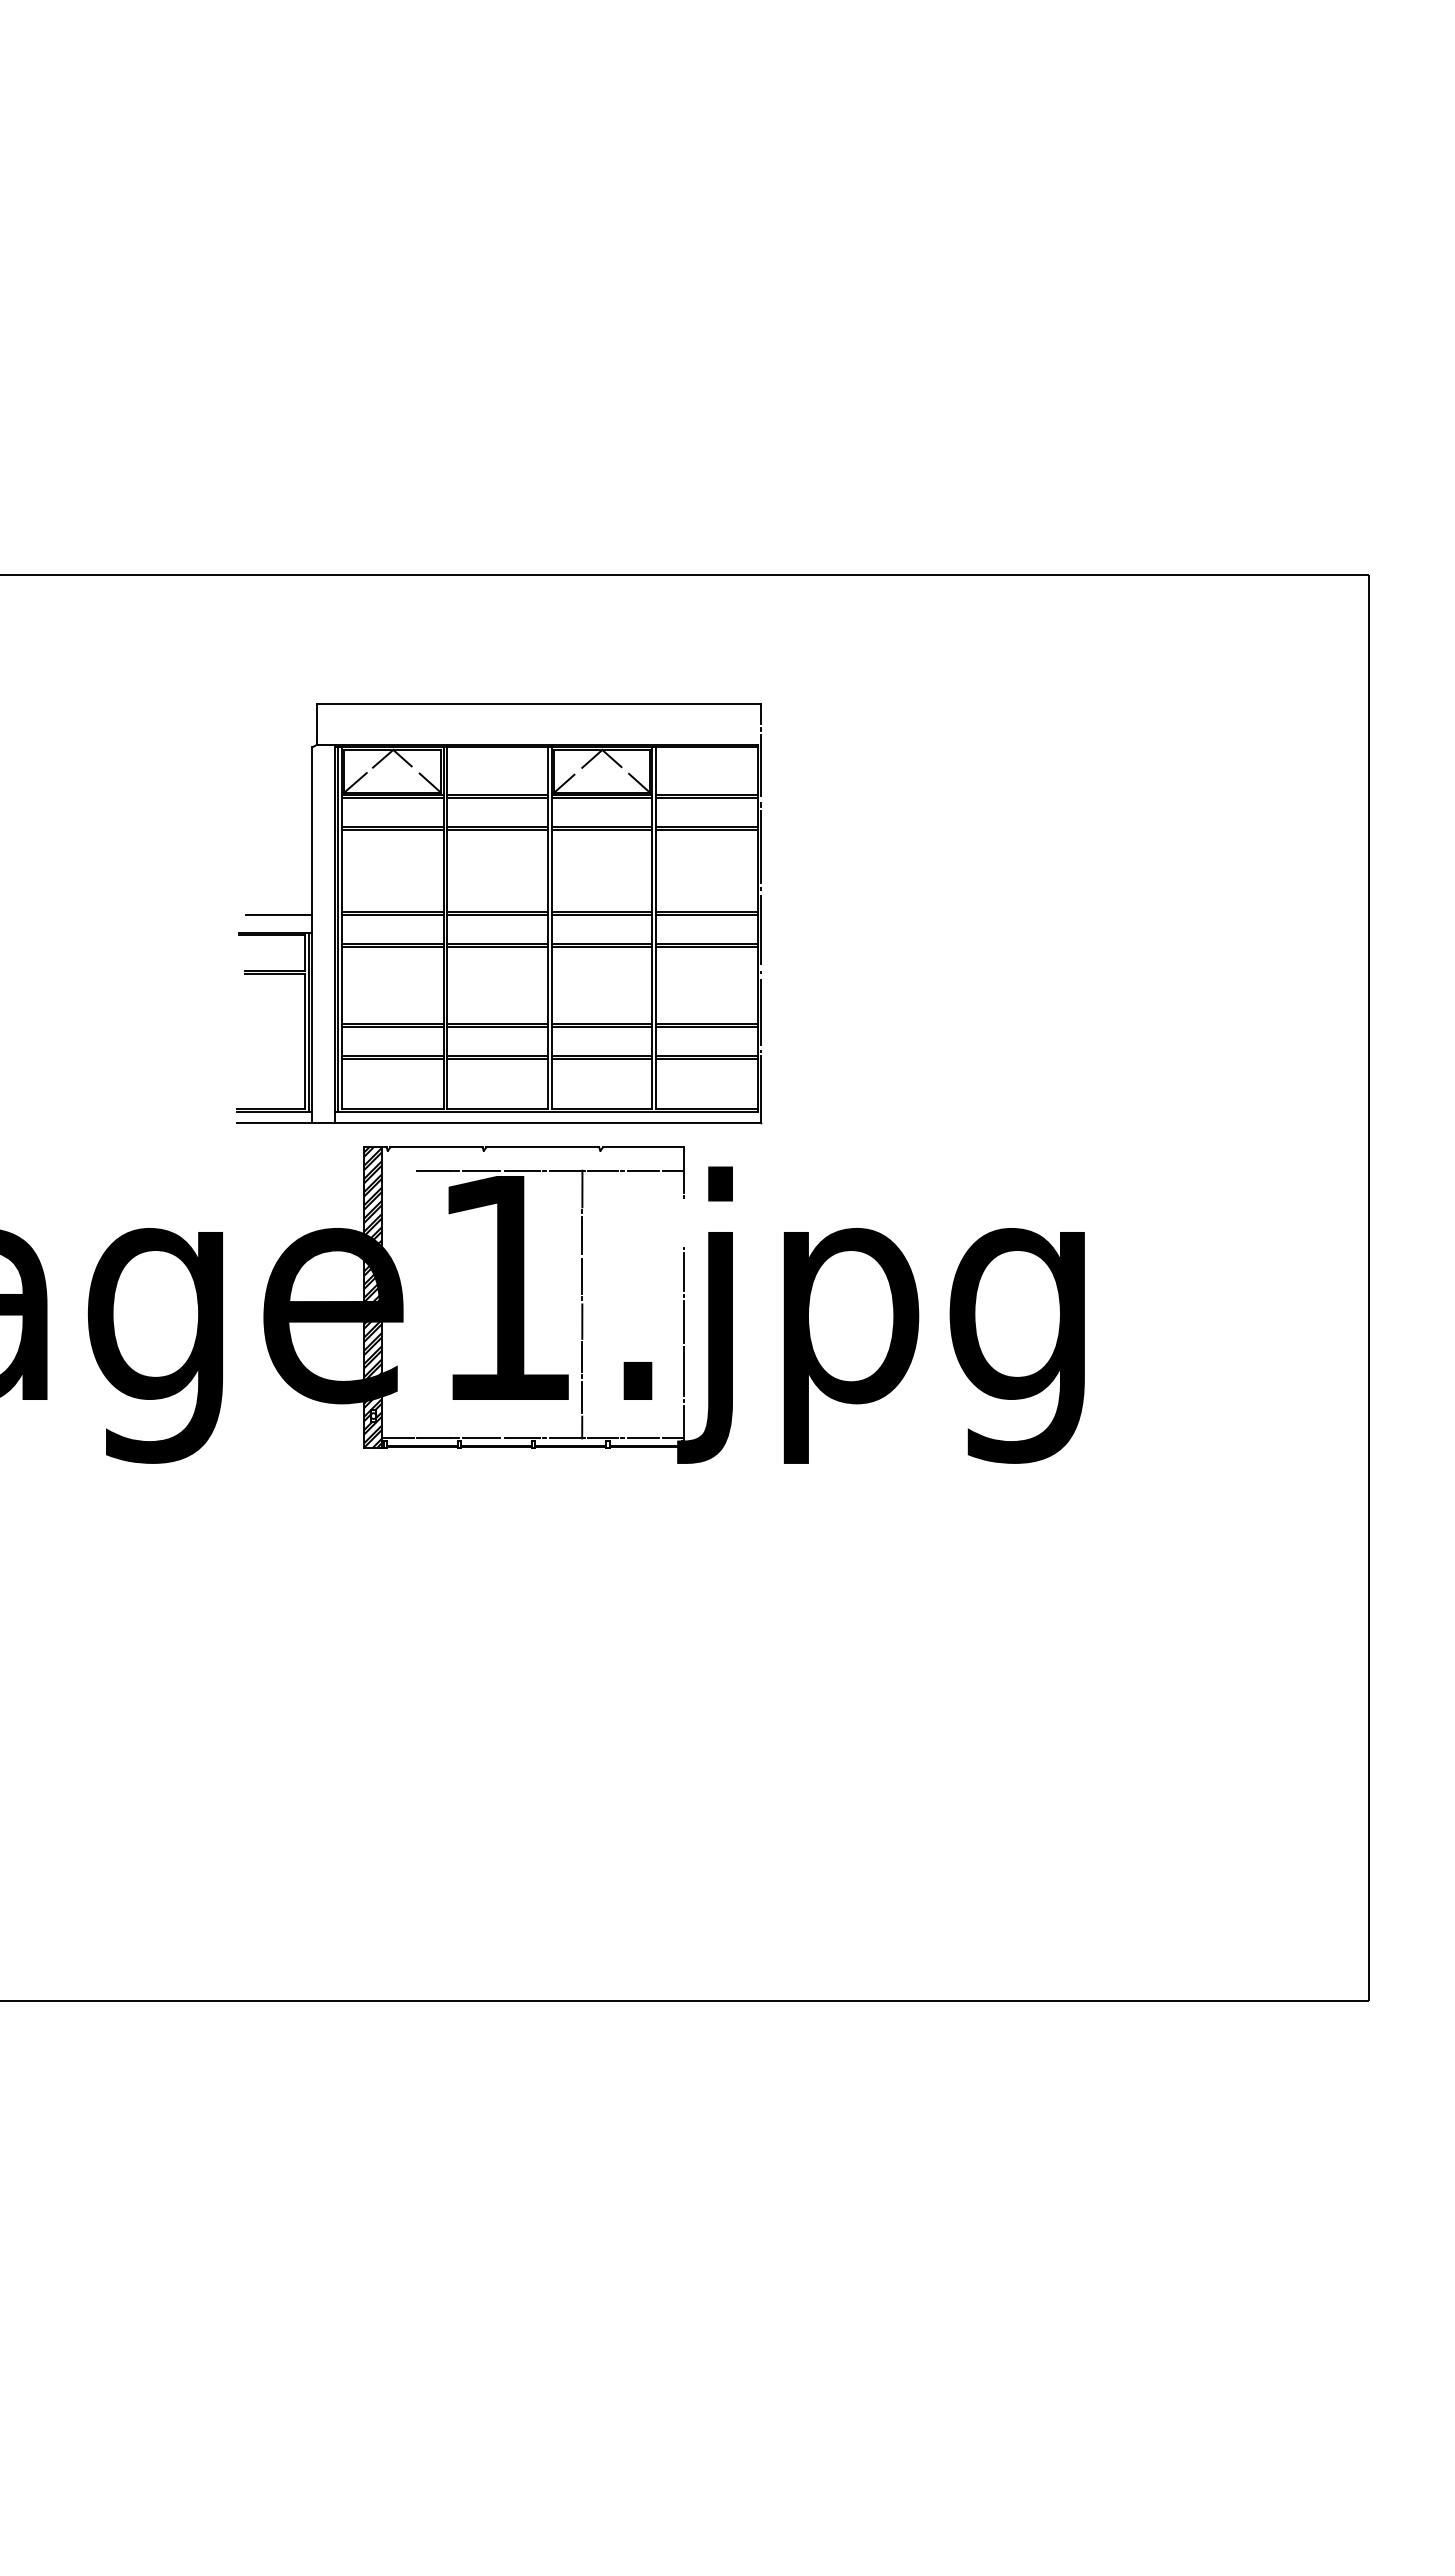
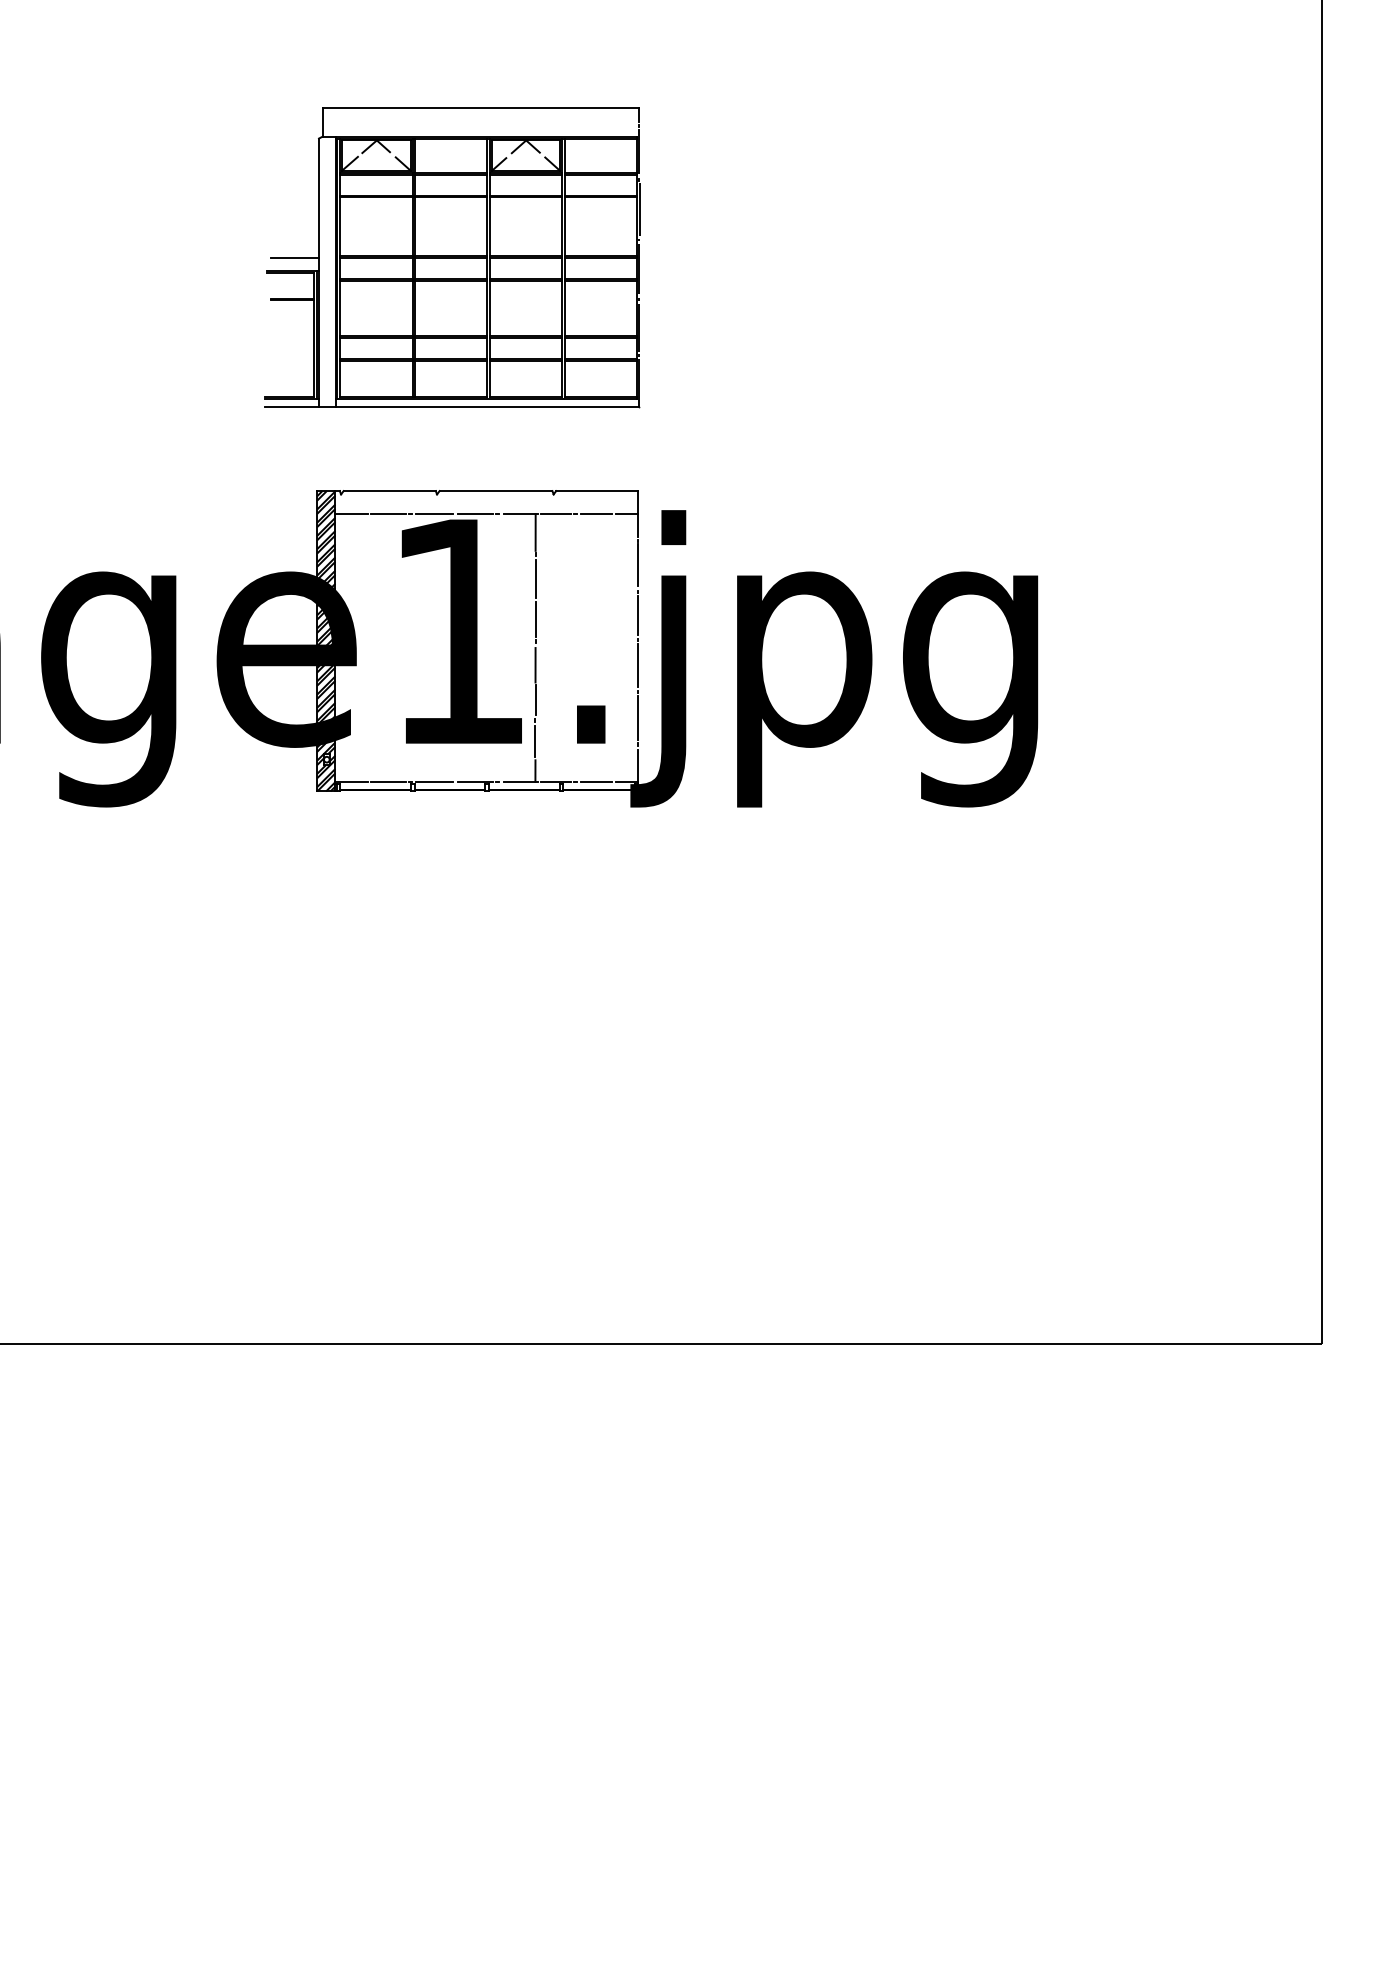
part: (499, 913) -> (452, 257), size x0.71
line: (398, 1170) -> (351, 514), added
line: (684, 1221) -> (637, 565), added

